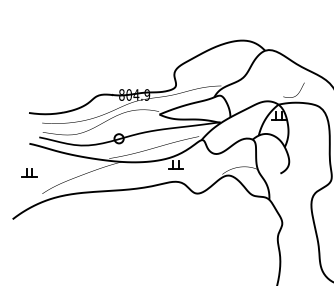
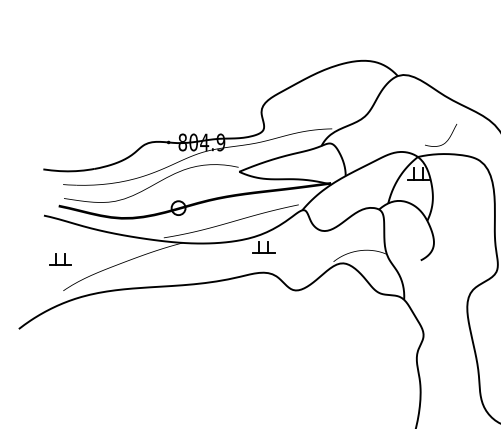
part: (29, 172) -> (60, 258), moved

